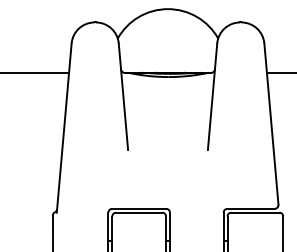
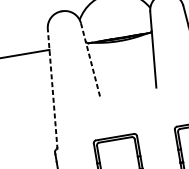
line: (123, 97) -> (90, 60), solid -> dashed
line: (64, 128) -> (52, 89), solid -> dashed

